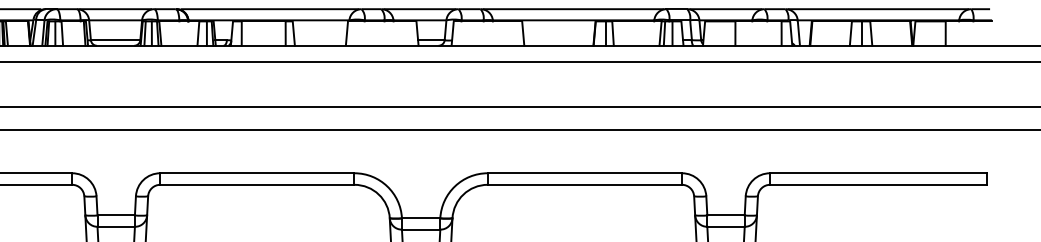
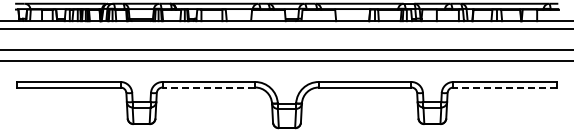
line: (256, 184) -> (208, 87), solid -> dashed
line: (879, 184) -> (505, 87), solid -> dashed

